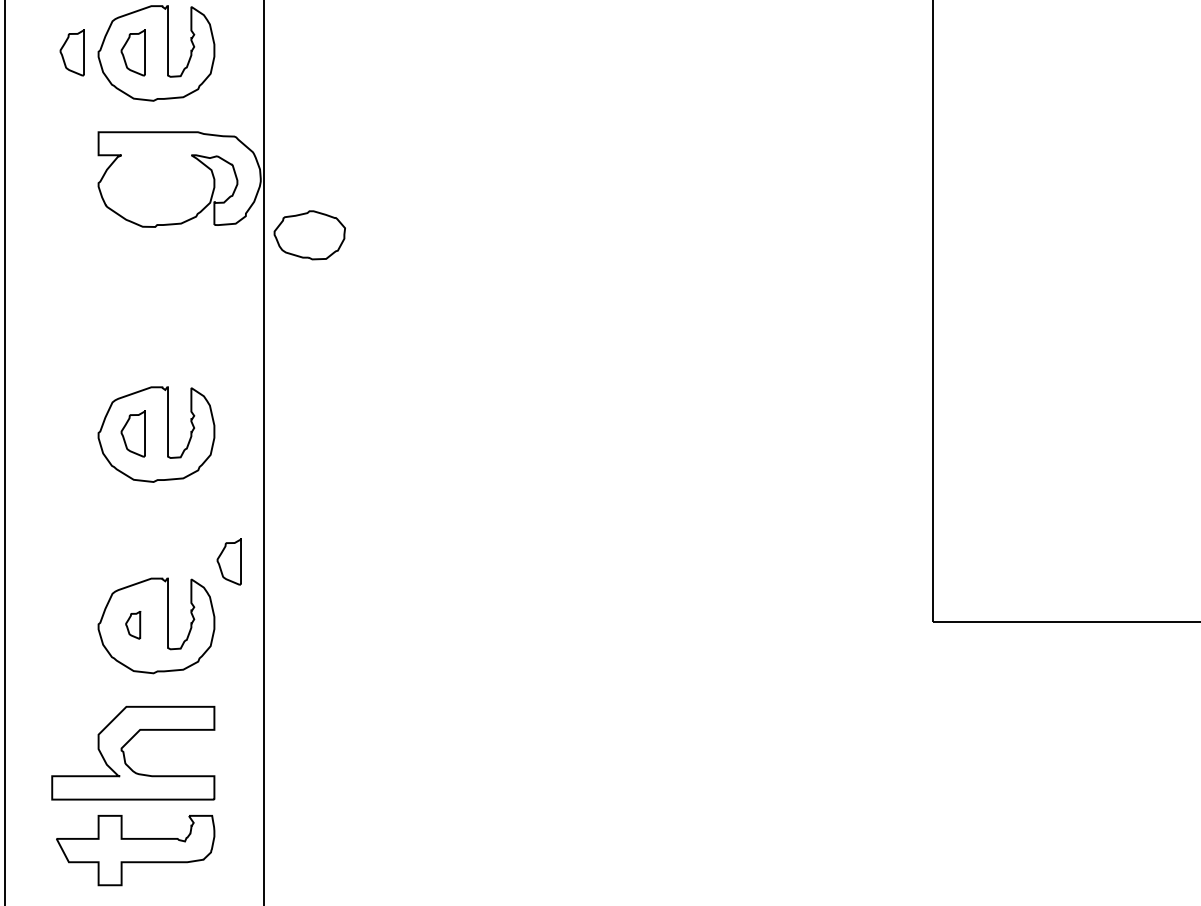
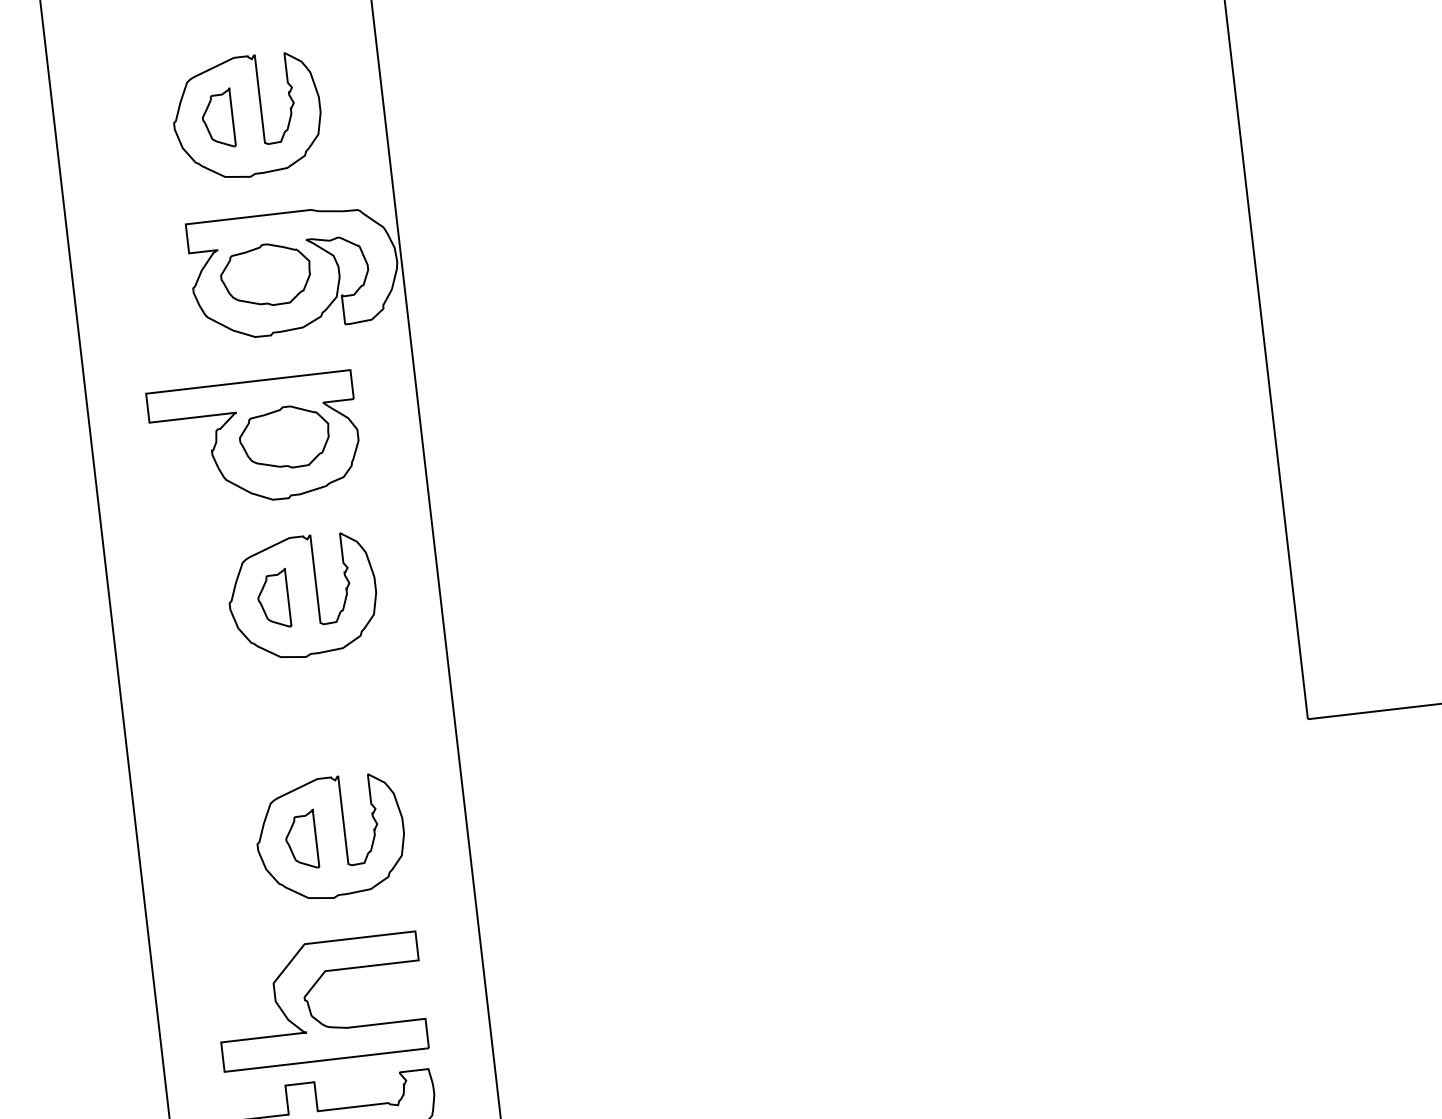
part: (71, 52) -> (140, 127), removed
part: (309, 235) -> (265, 275), moved
part: (133, 308) -> (255, 441), added
part: (228, 561) -> (411, 746), removed
part: (132, 624) -> (300, 839), size x1.67

